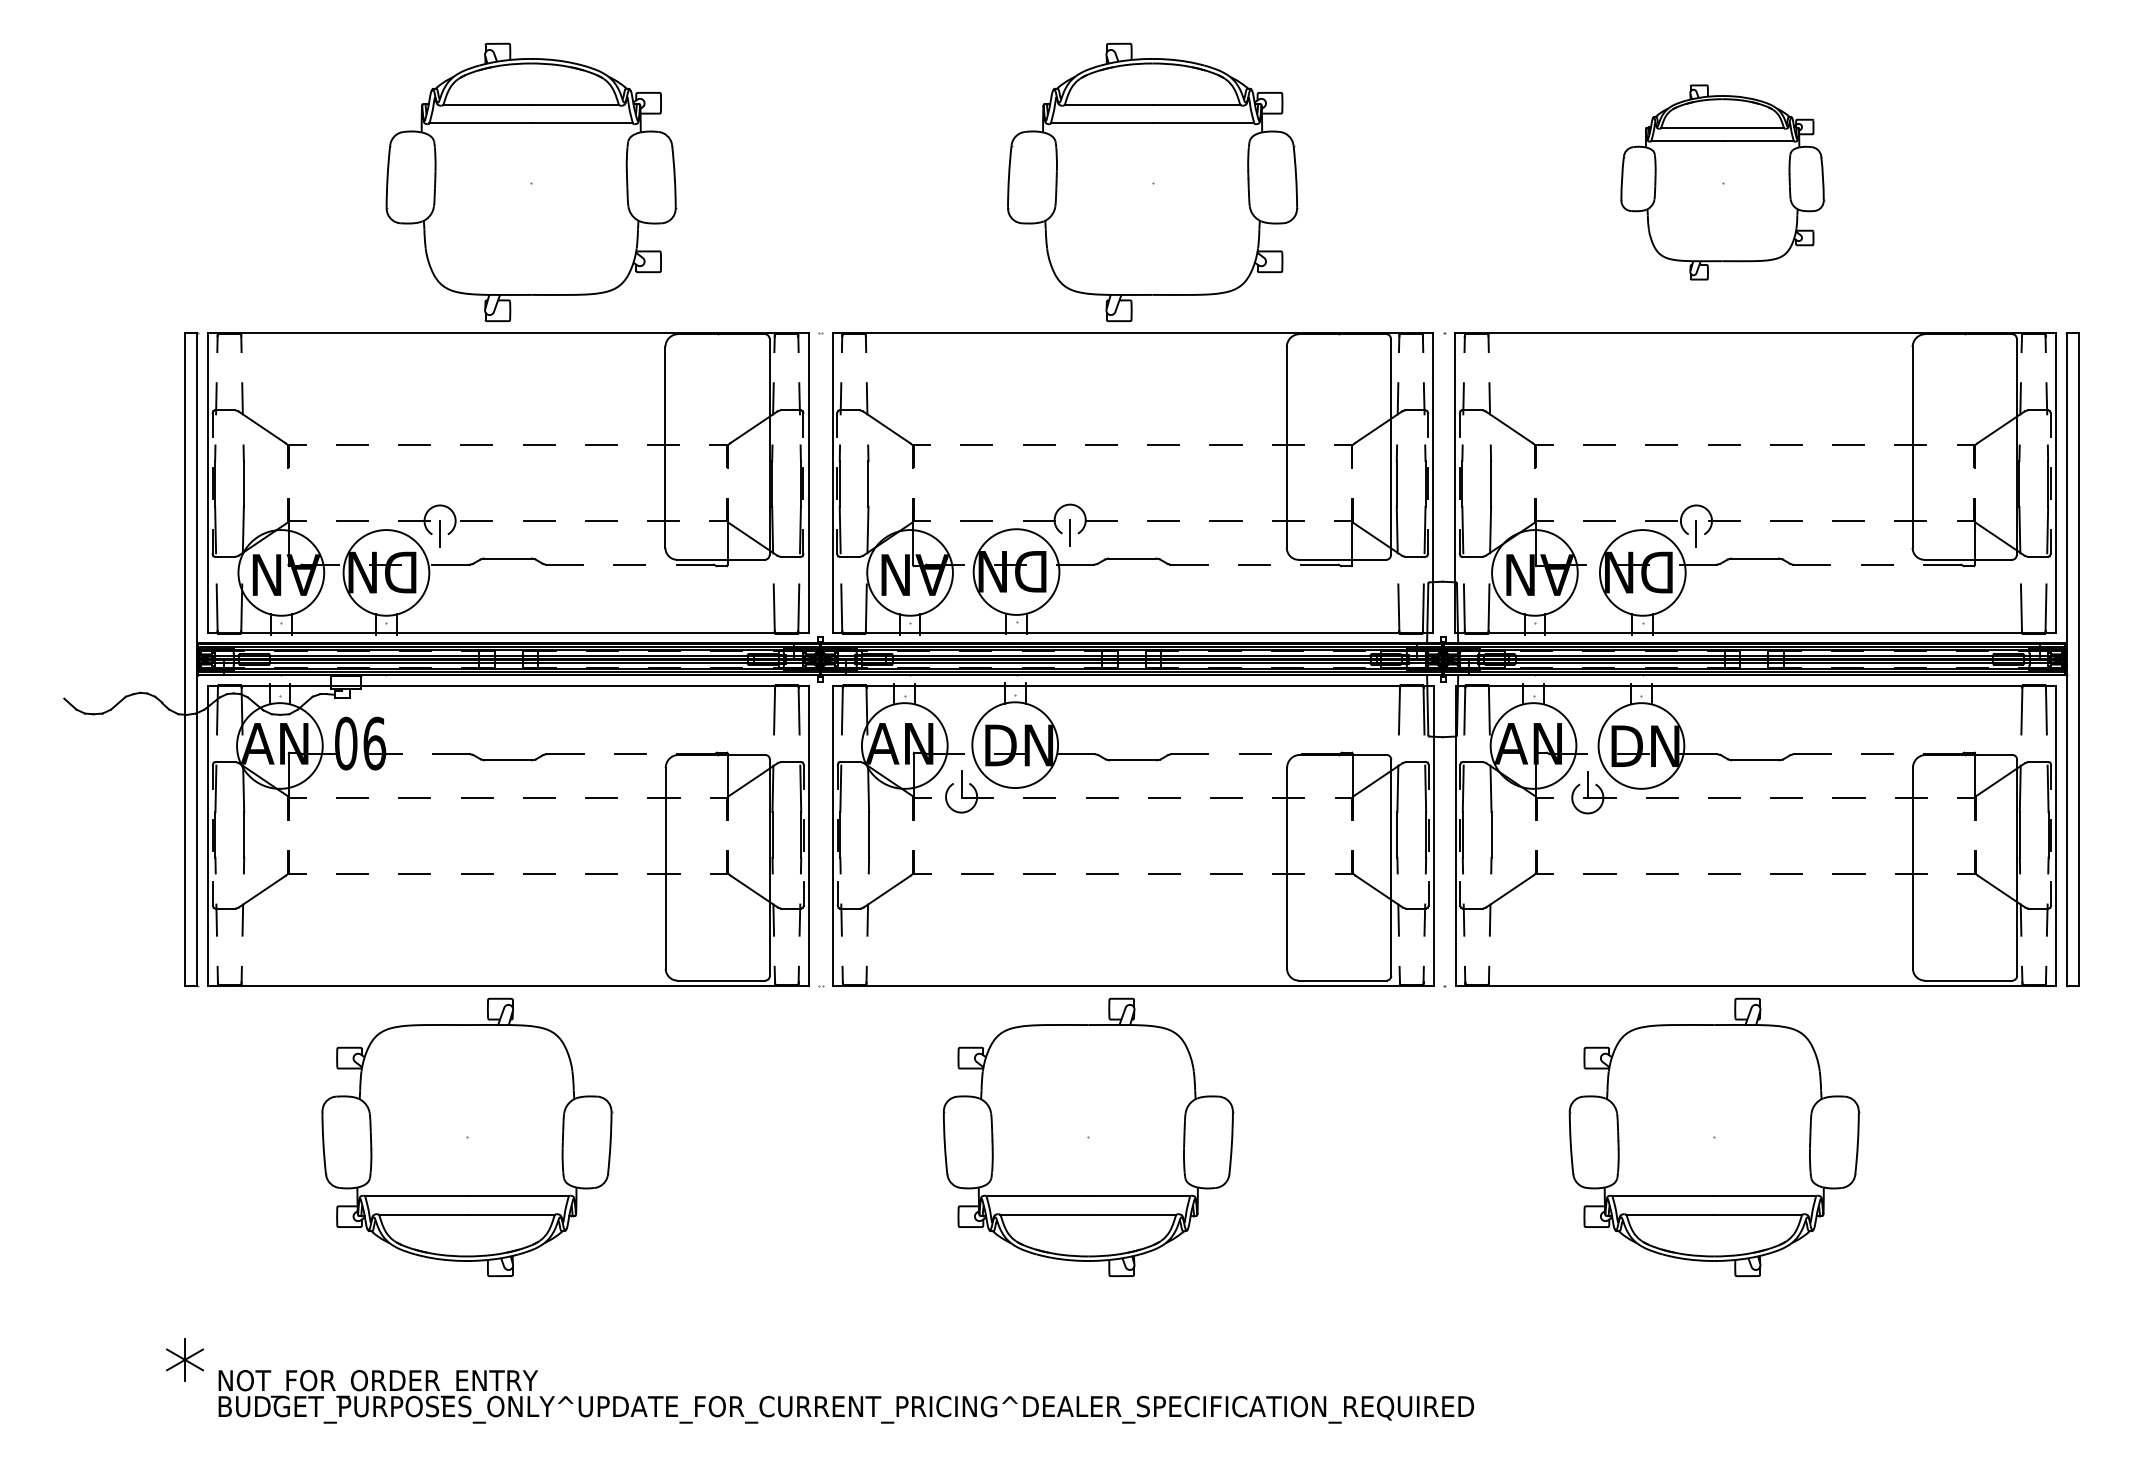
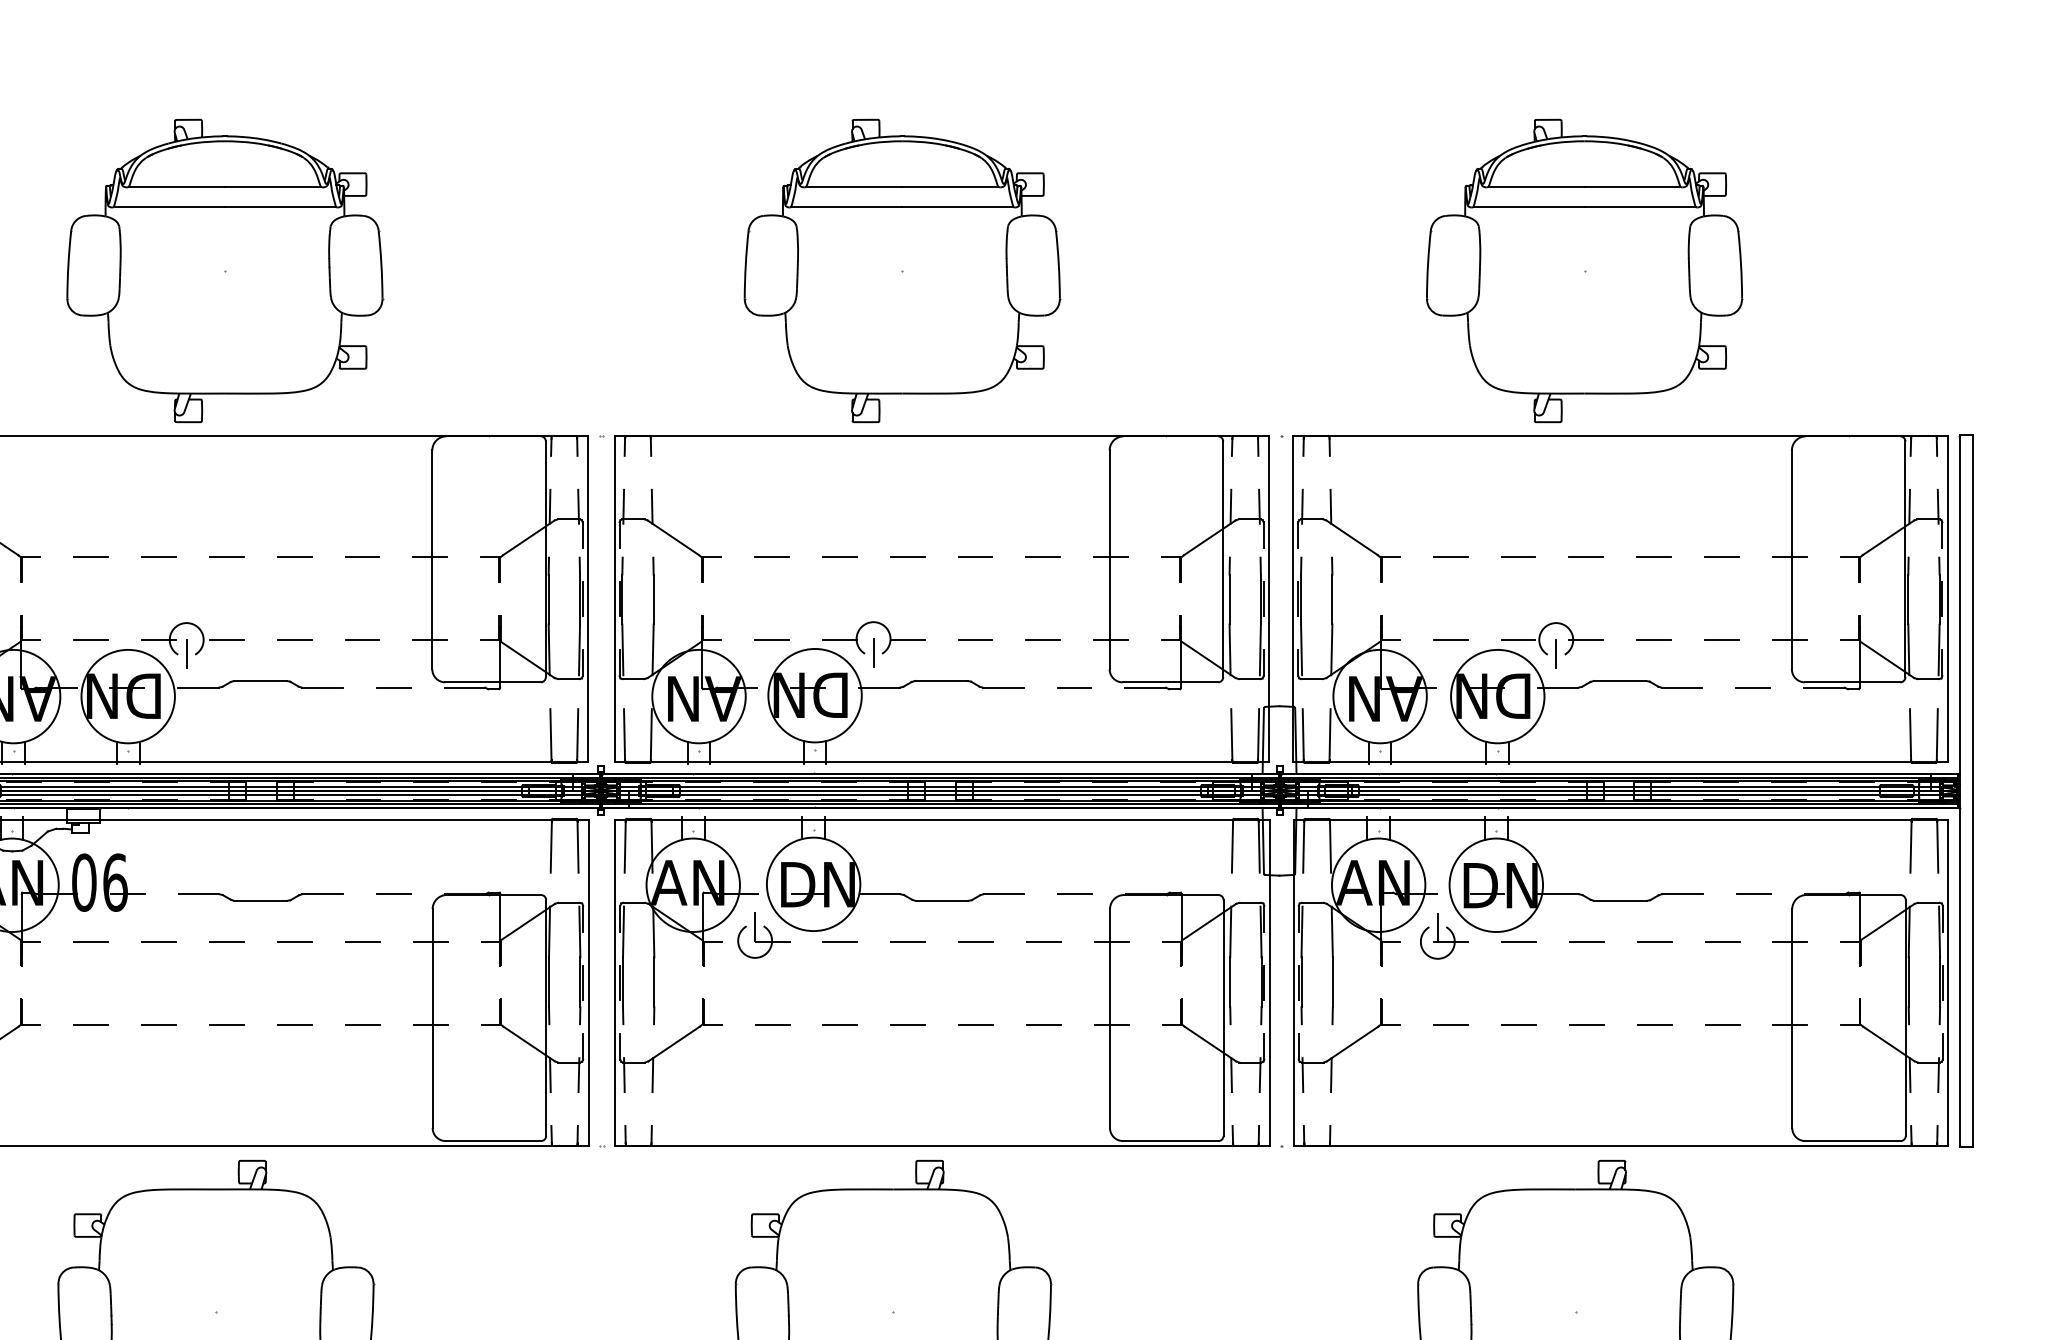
part: (531, 182) -> (225, 271), moved
part: (1152, 182) -> (902, 271), moved
part: (1722, 182) -> (1584, 271), size x1.43

